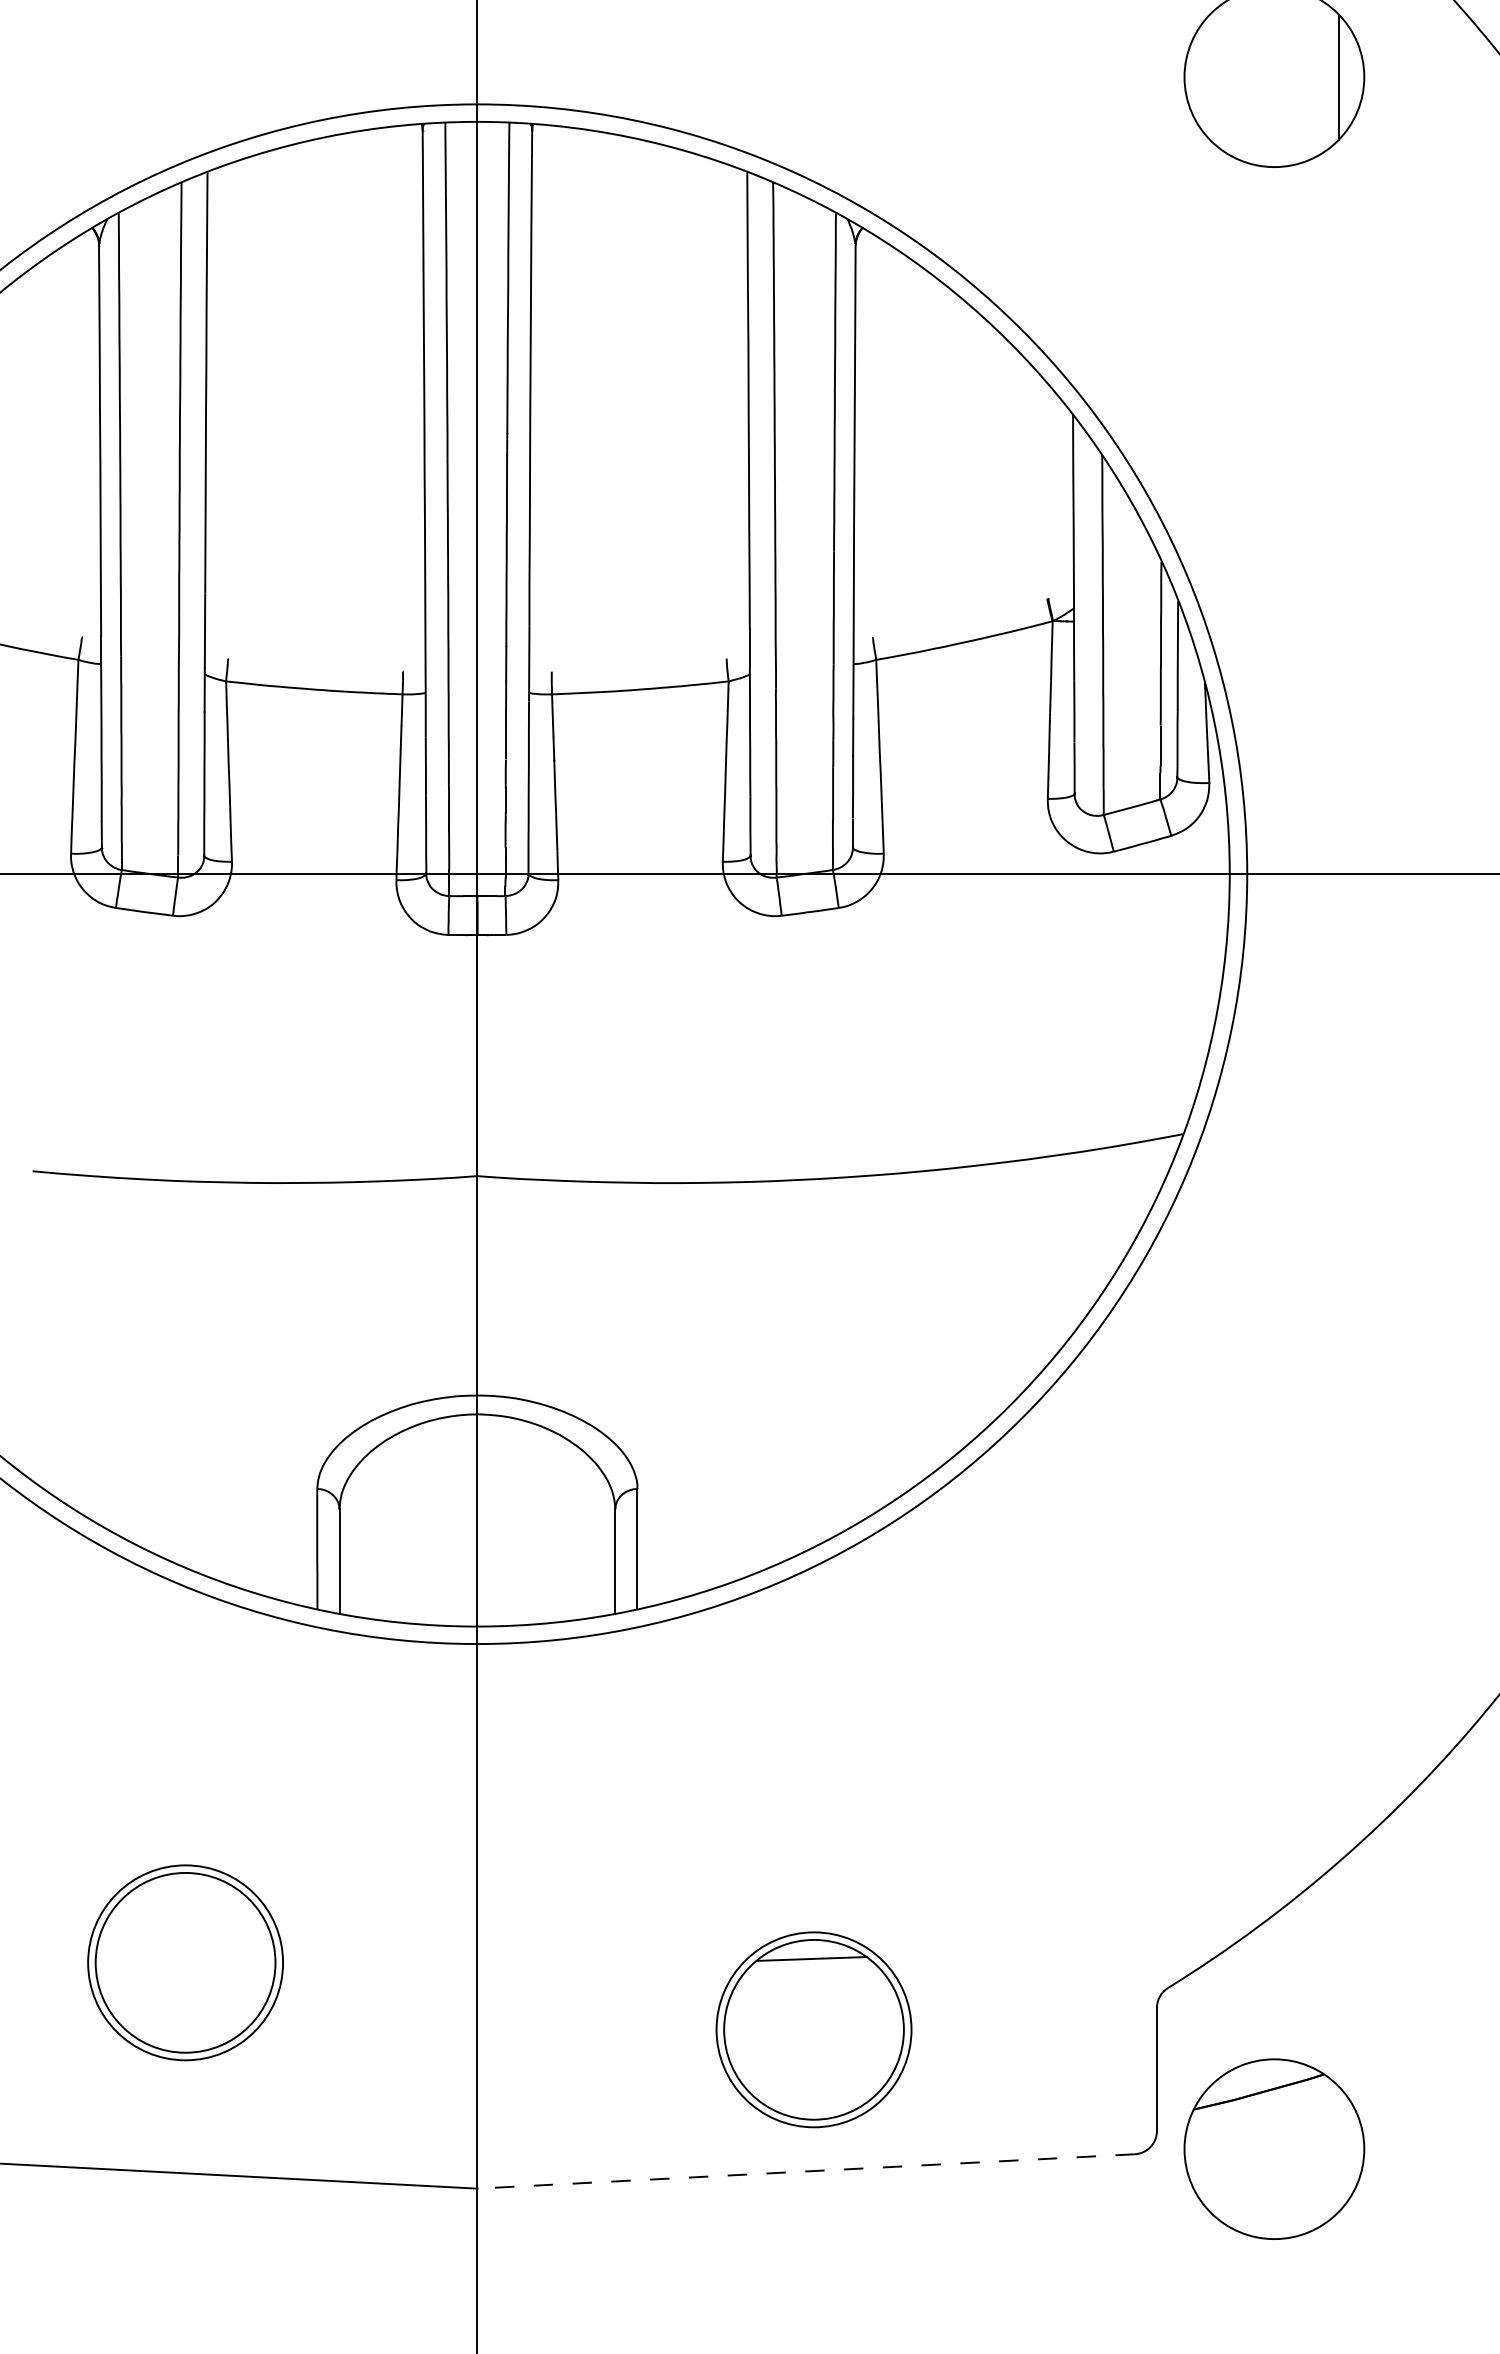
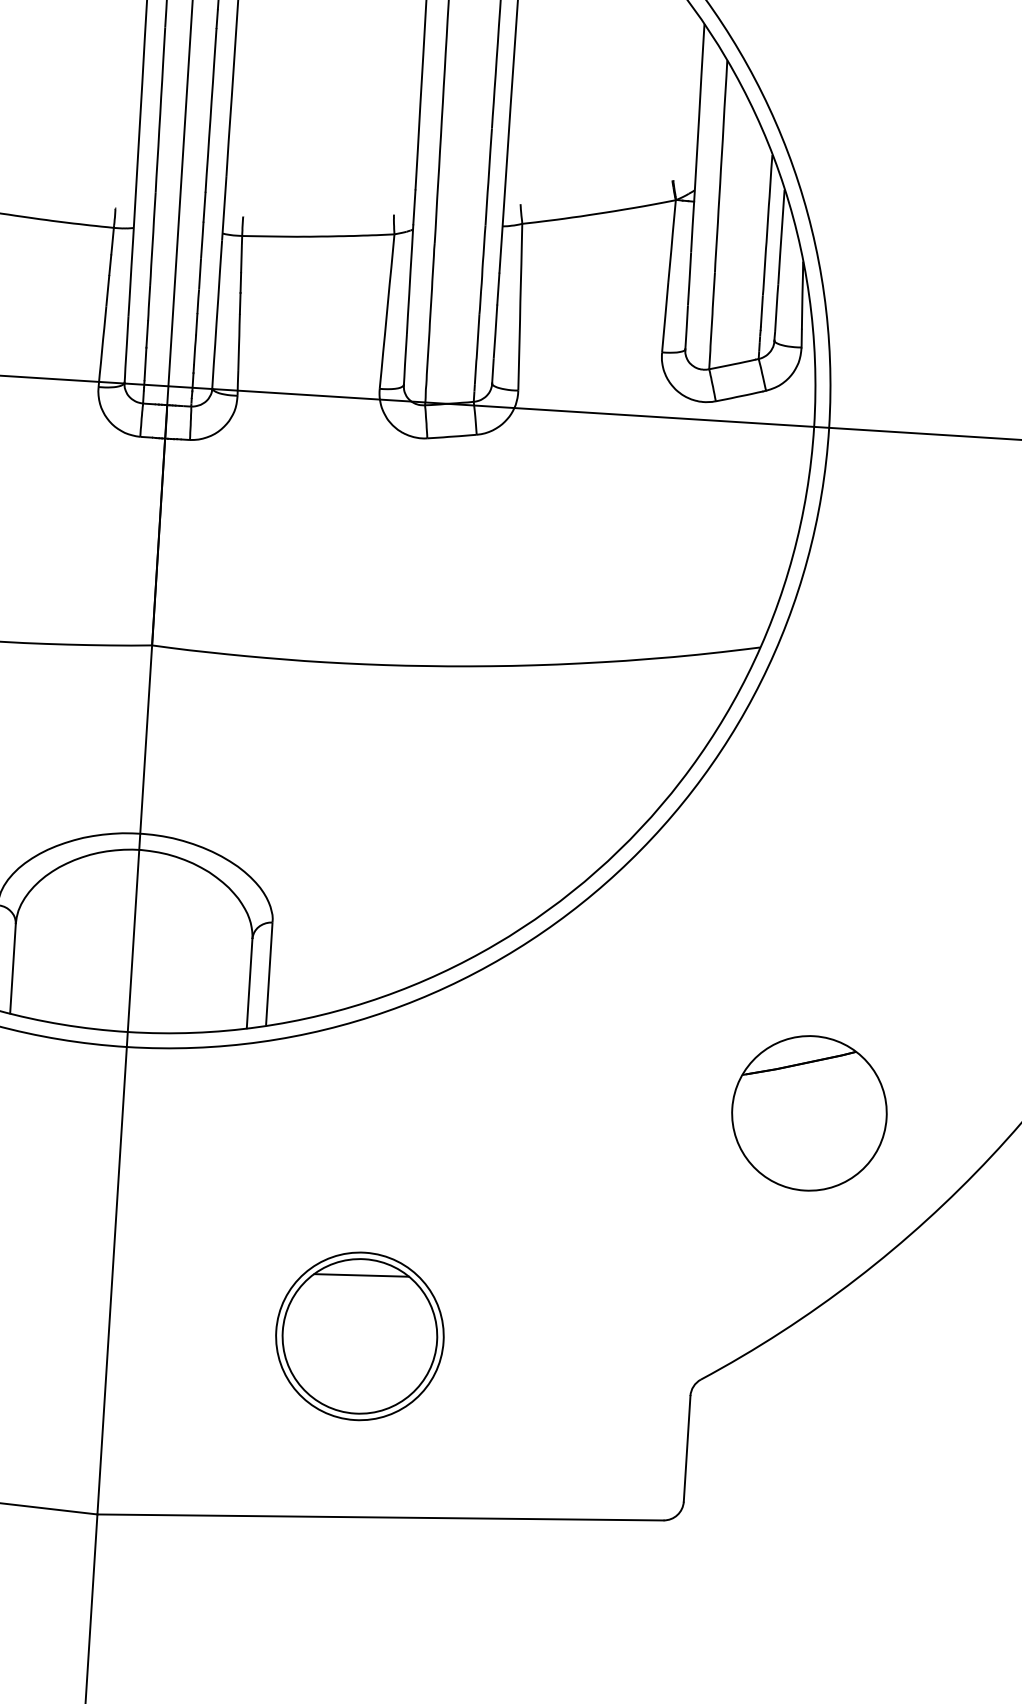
part: (813, 2029) -> (359, 1336), moved
part: (1274, 2148) -> (809, 1112), moved
line: (805, 2171) -> (379, 1517), dashed -> solid

